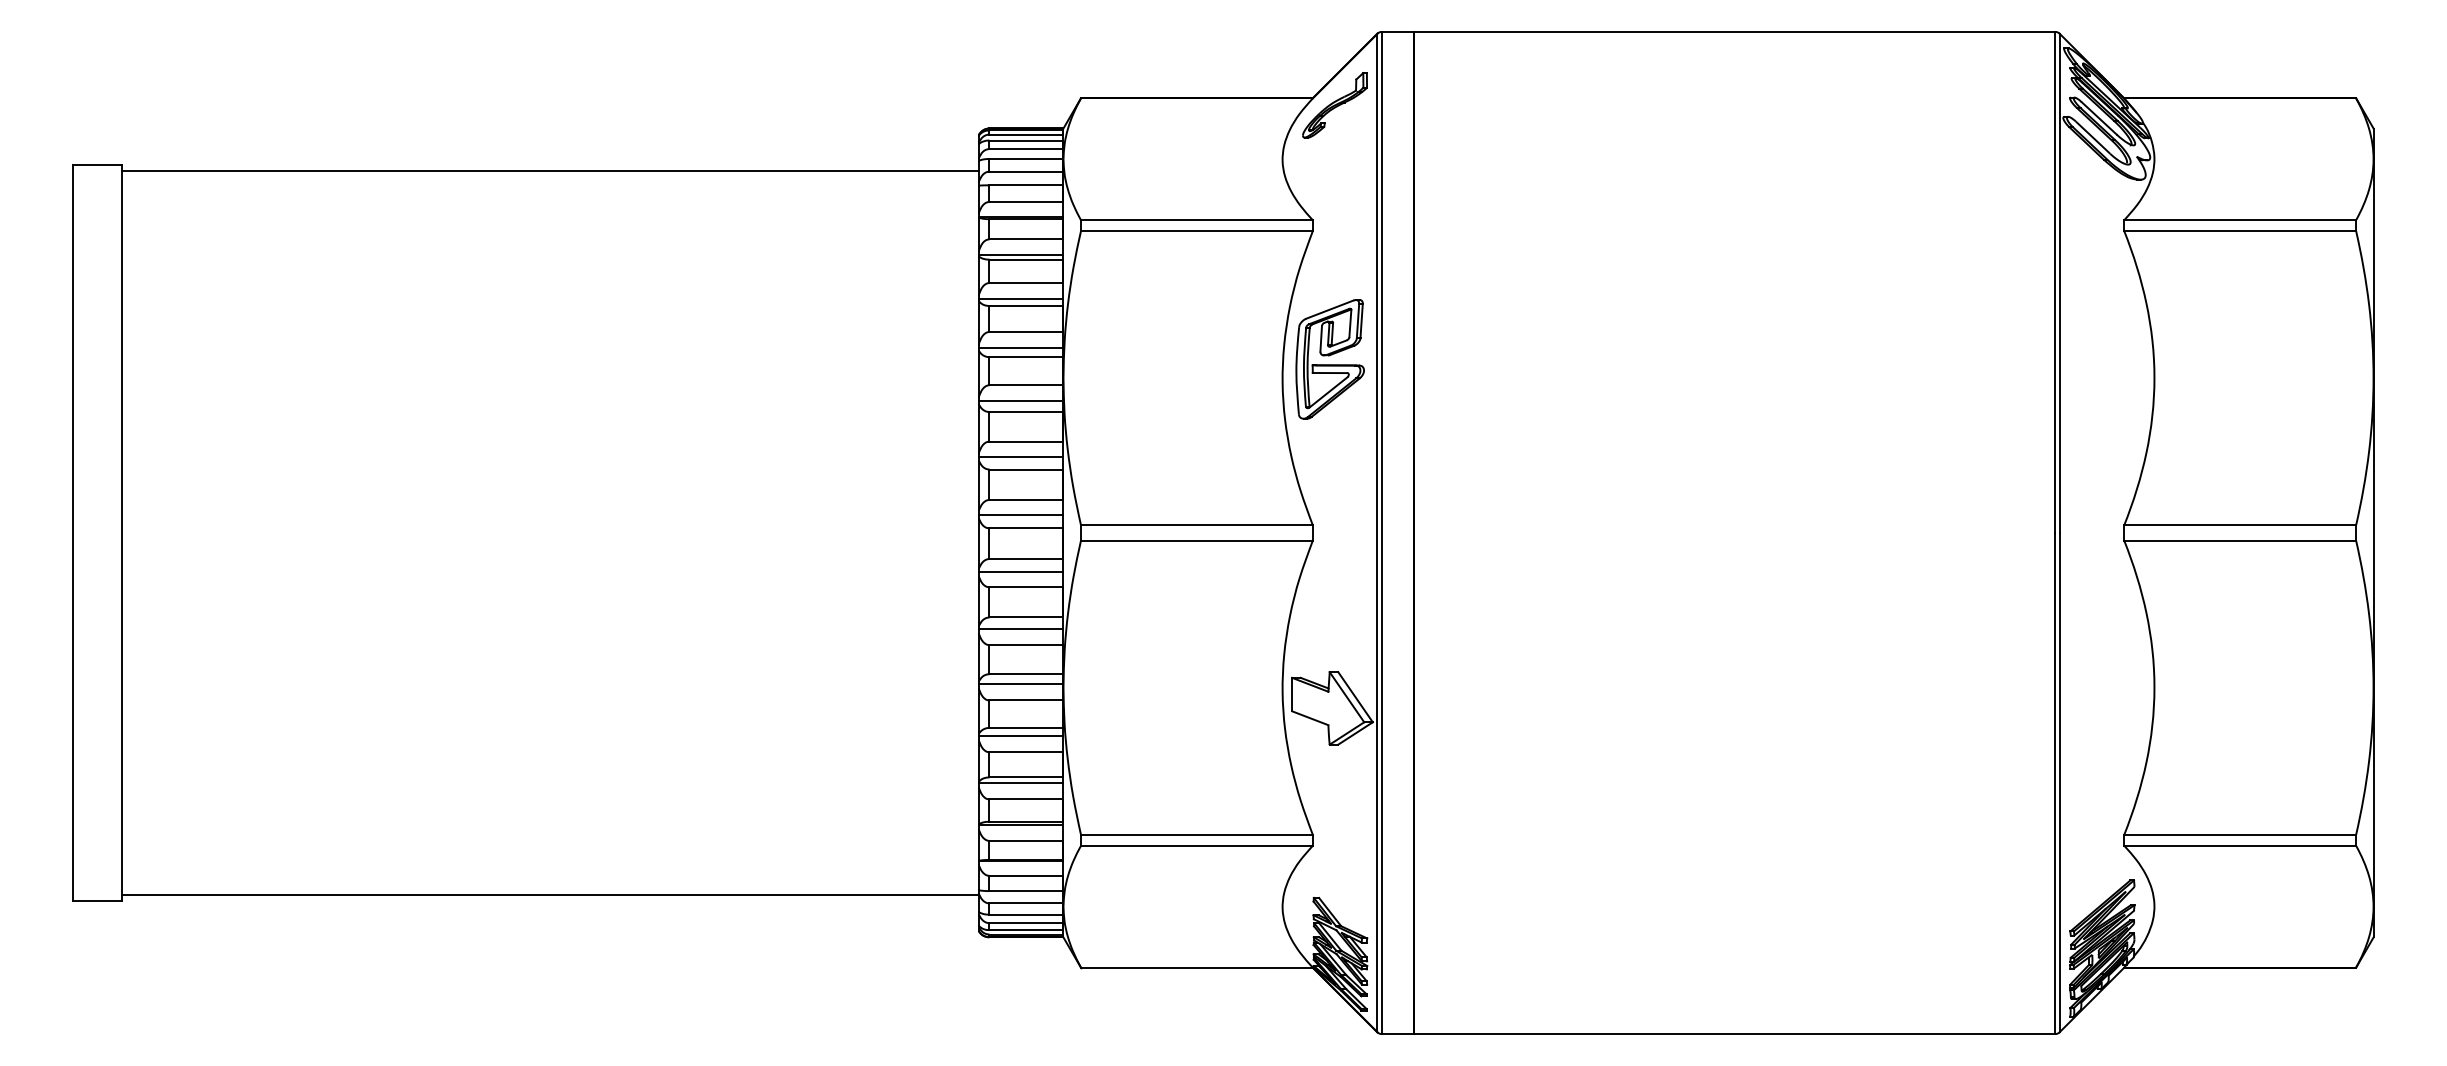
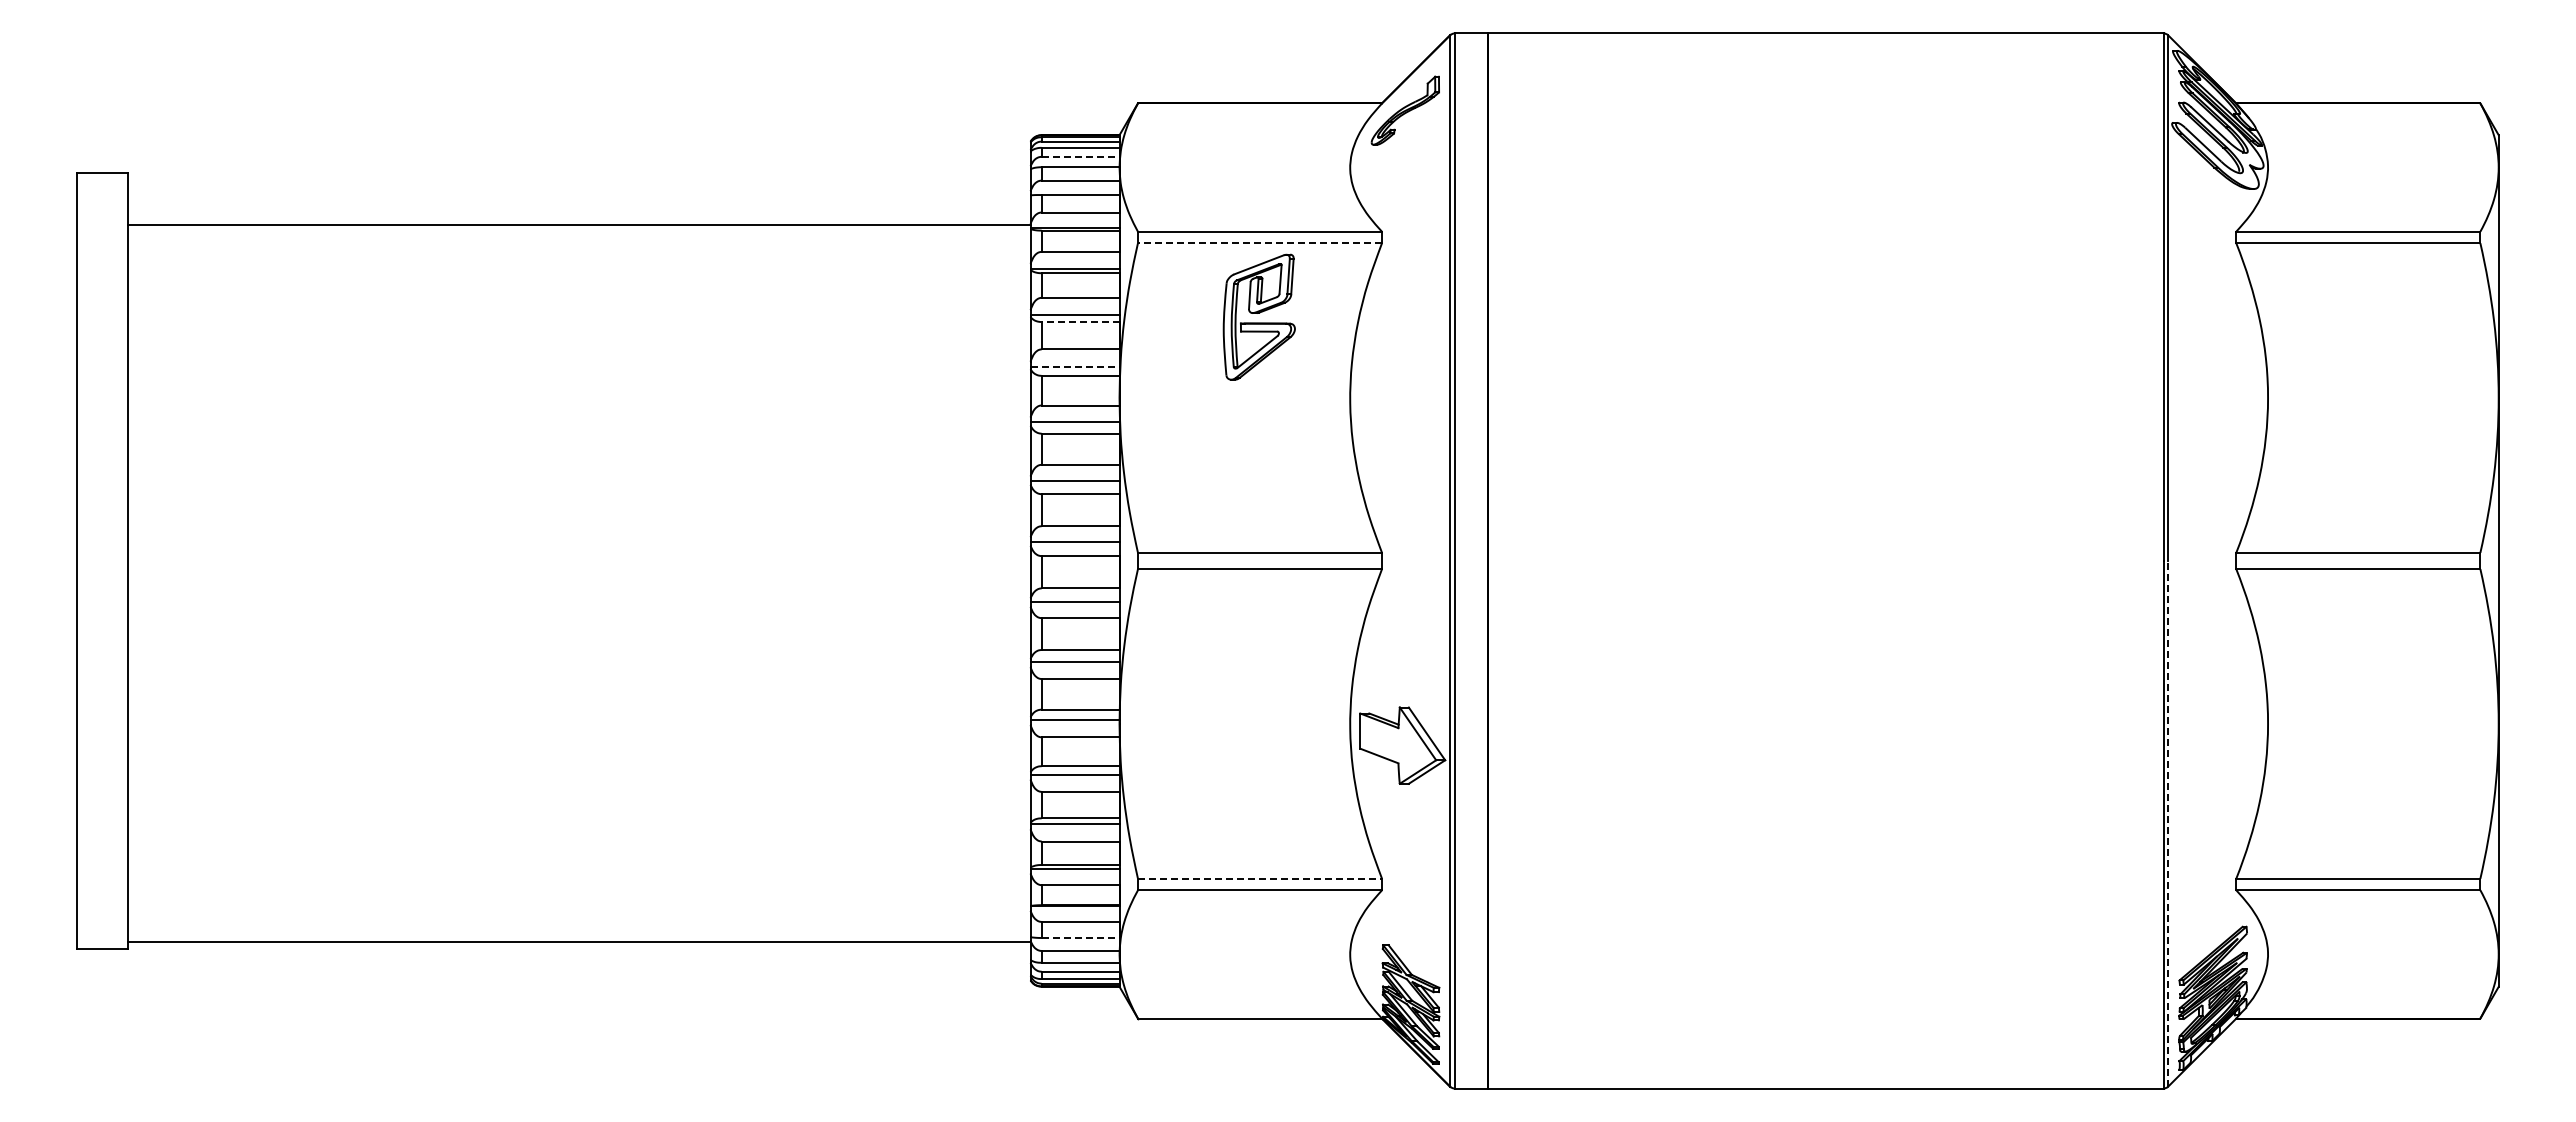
line: (1026, 148) -> (1080, 156), solid -> dashed
line: (550, 170) -> (579, 224), moved
line: (1196, 231) -> (1259, 243), solid -> dashed
line: (1026, 306) -> (1080, 322), solid -> dashed
line: (1021, 348) -> (1075, 366), solid -> dashed
part: (1329, 358) -> (1258, 316), moved
line: (2059, 782) -> (2168, 823), solid -> dashed
line: (1197, 834) -> (1260, 878), solid -> dashed
line: (1026, 890) -> (1080, 937), solid -> dashed

